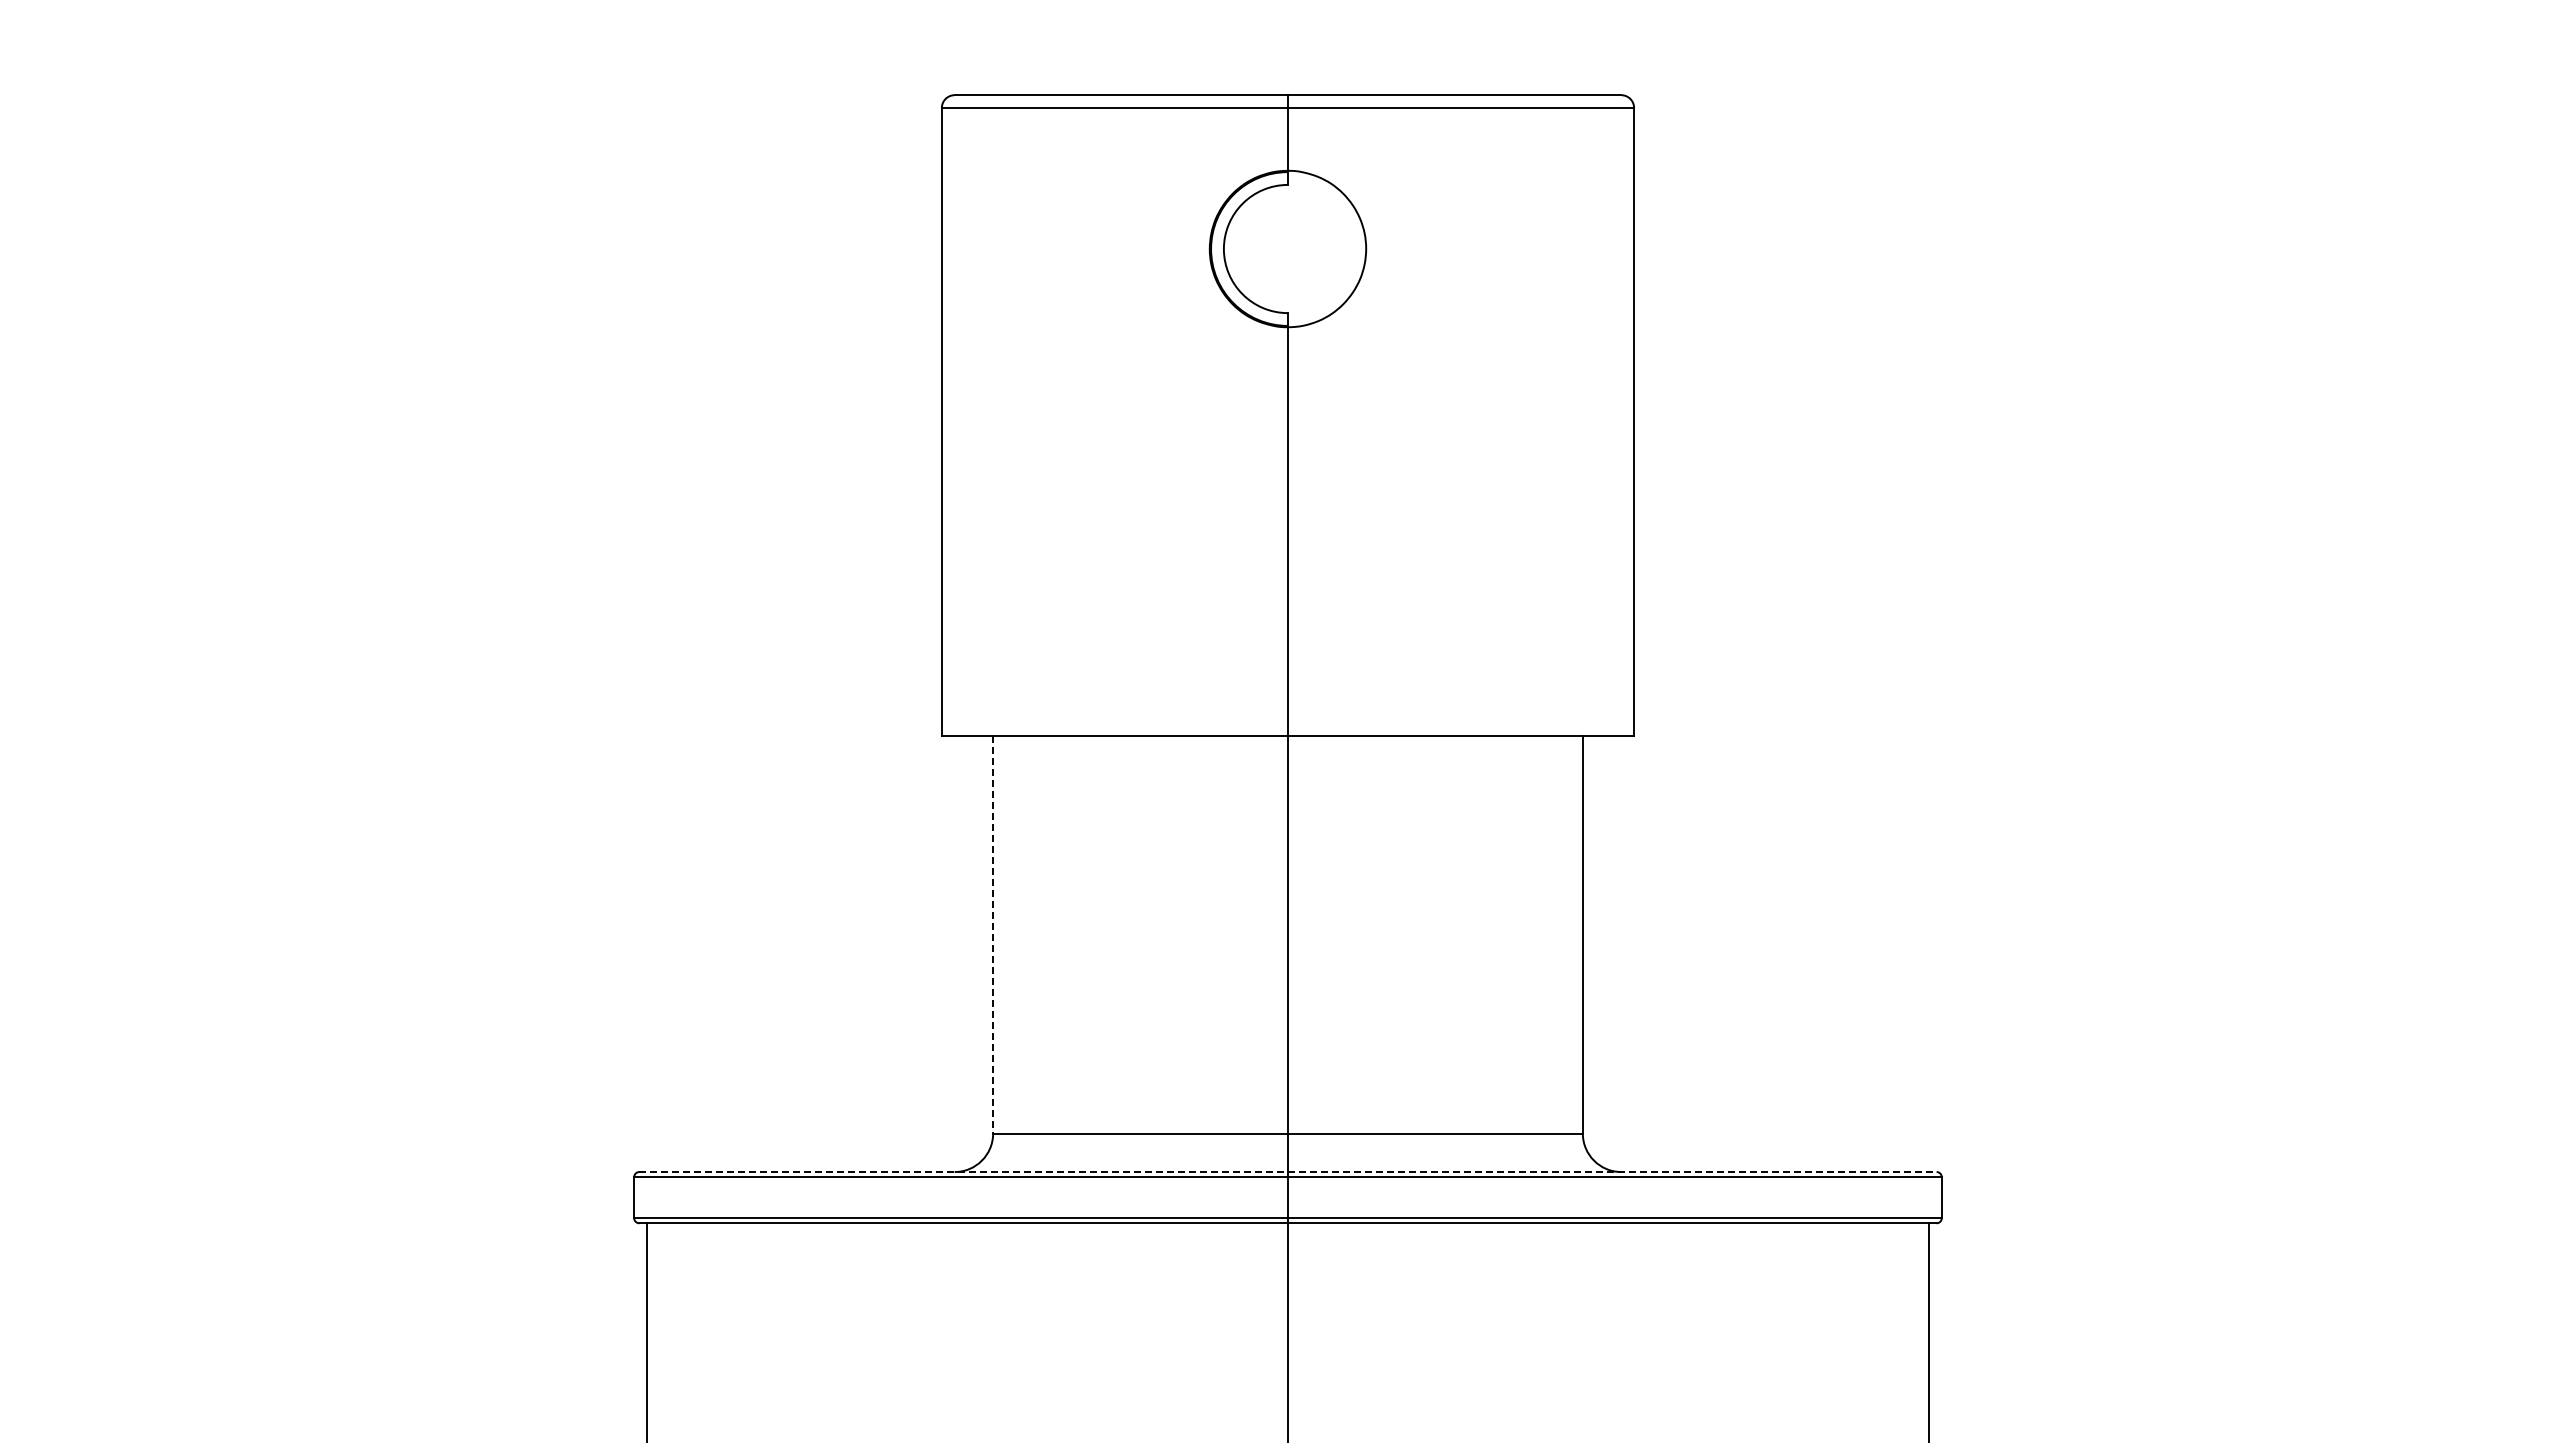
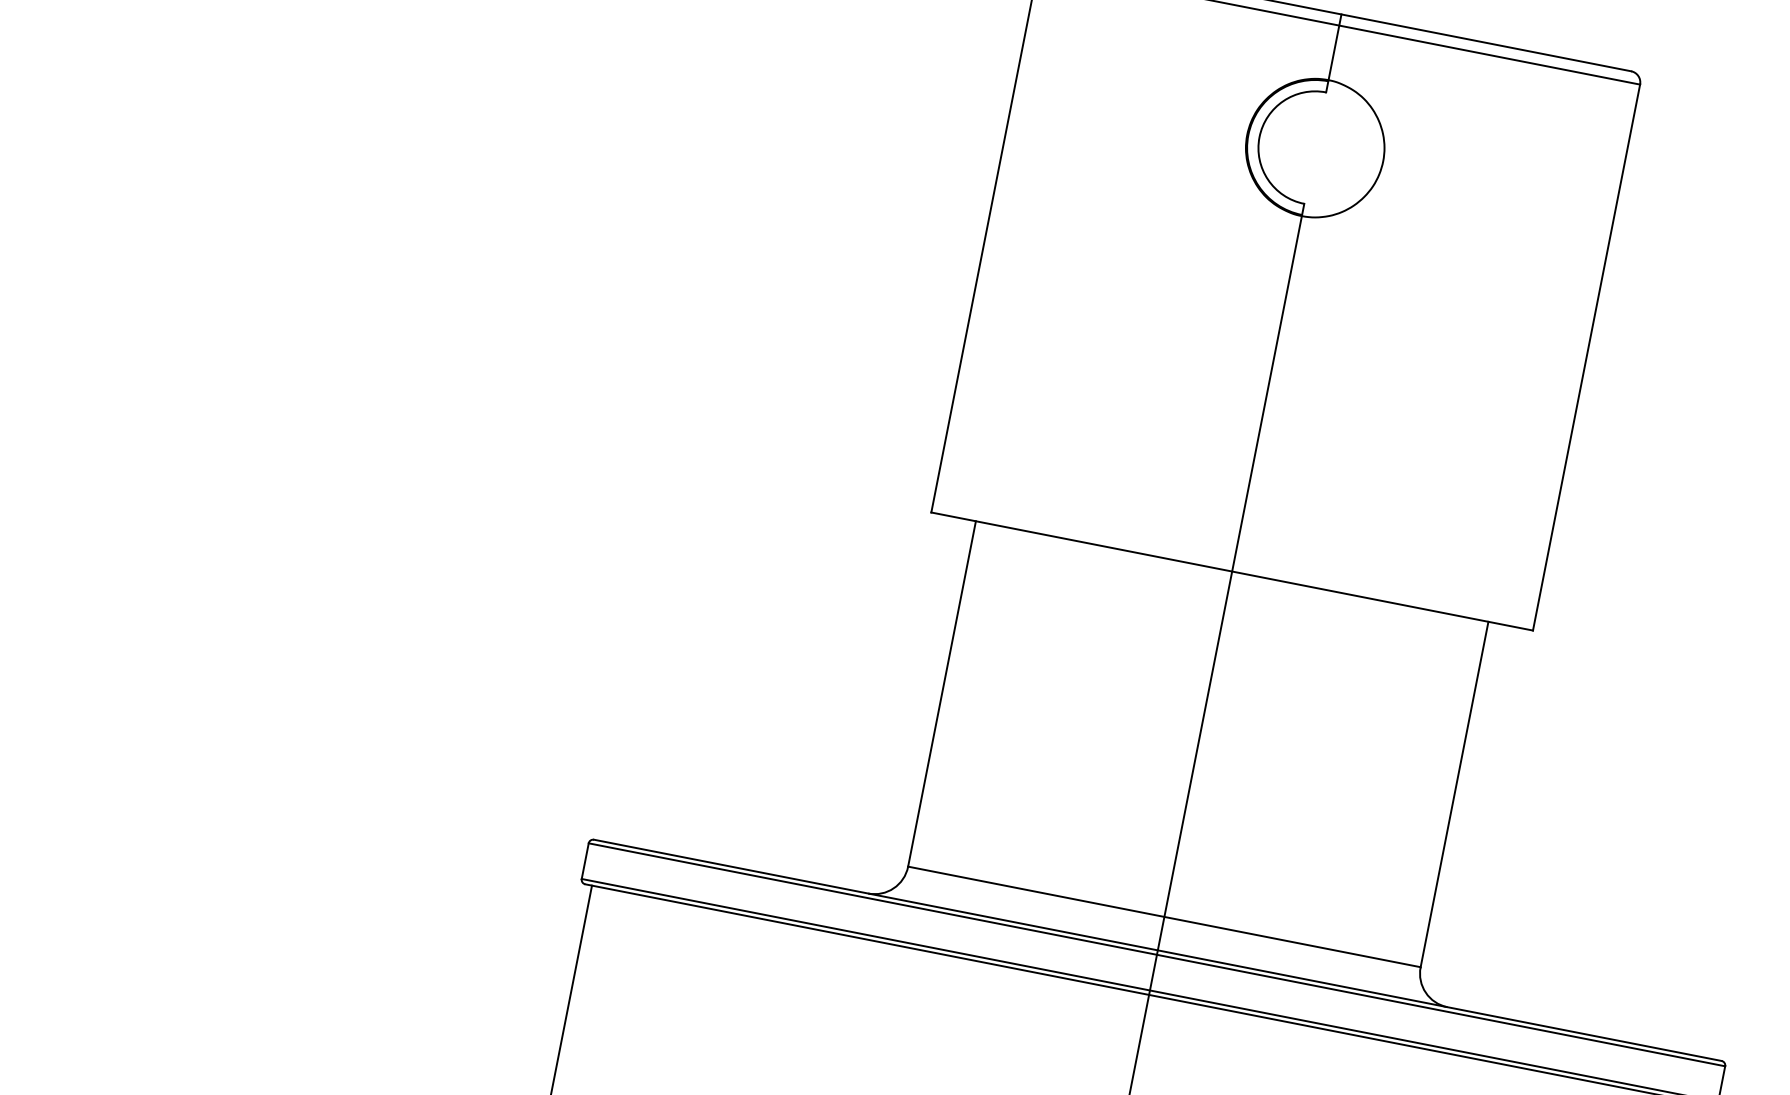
line: (993, 934) -> (942, 693), dashed -> solid
line: (1288, 1172) -> (1158, 950), dashed -> solid

